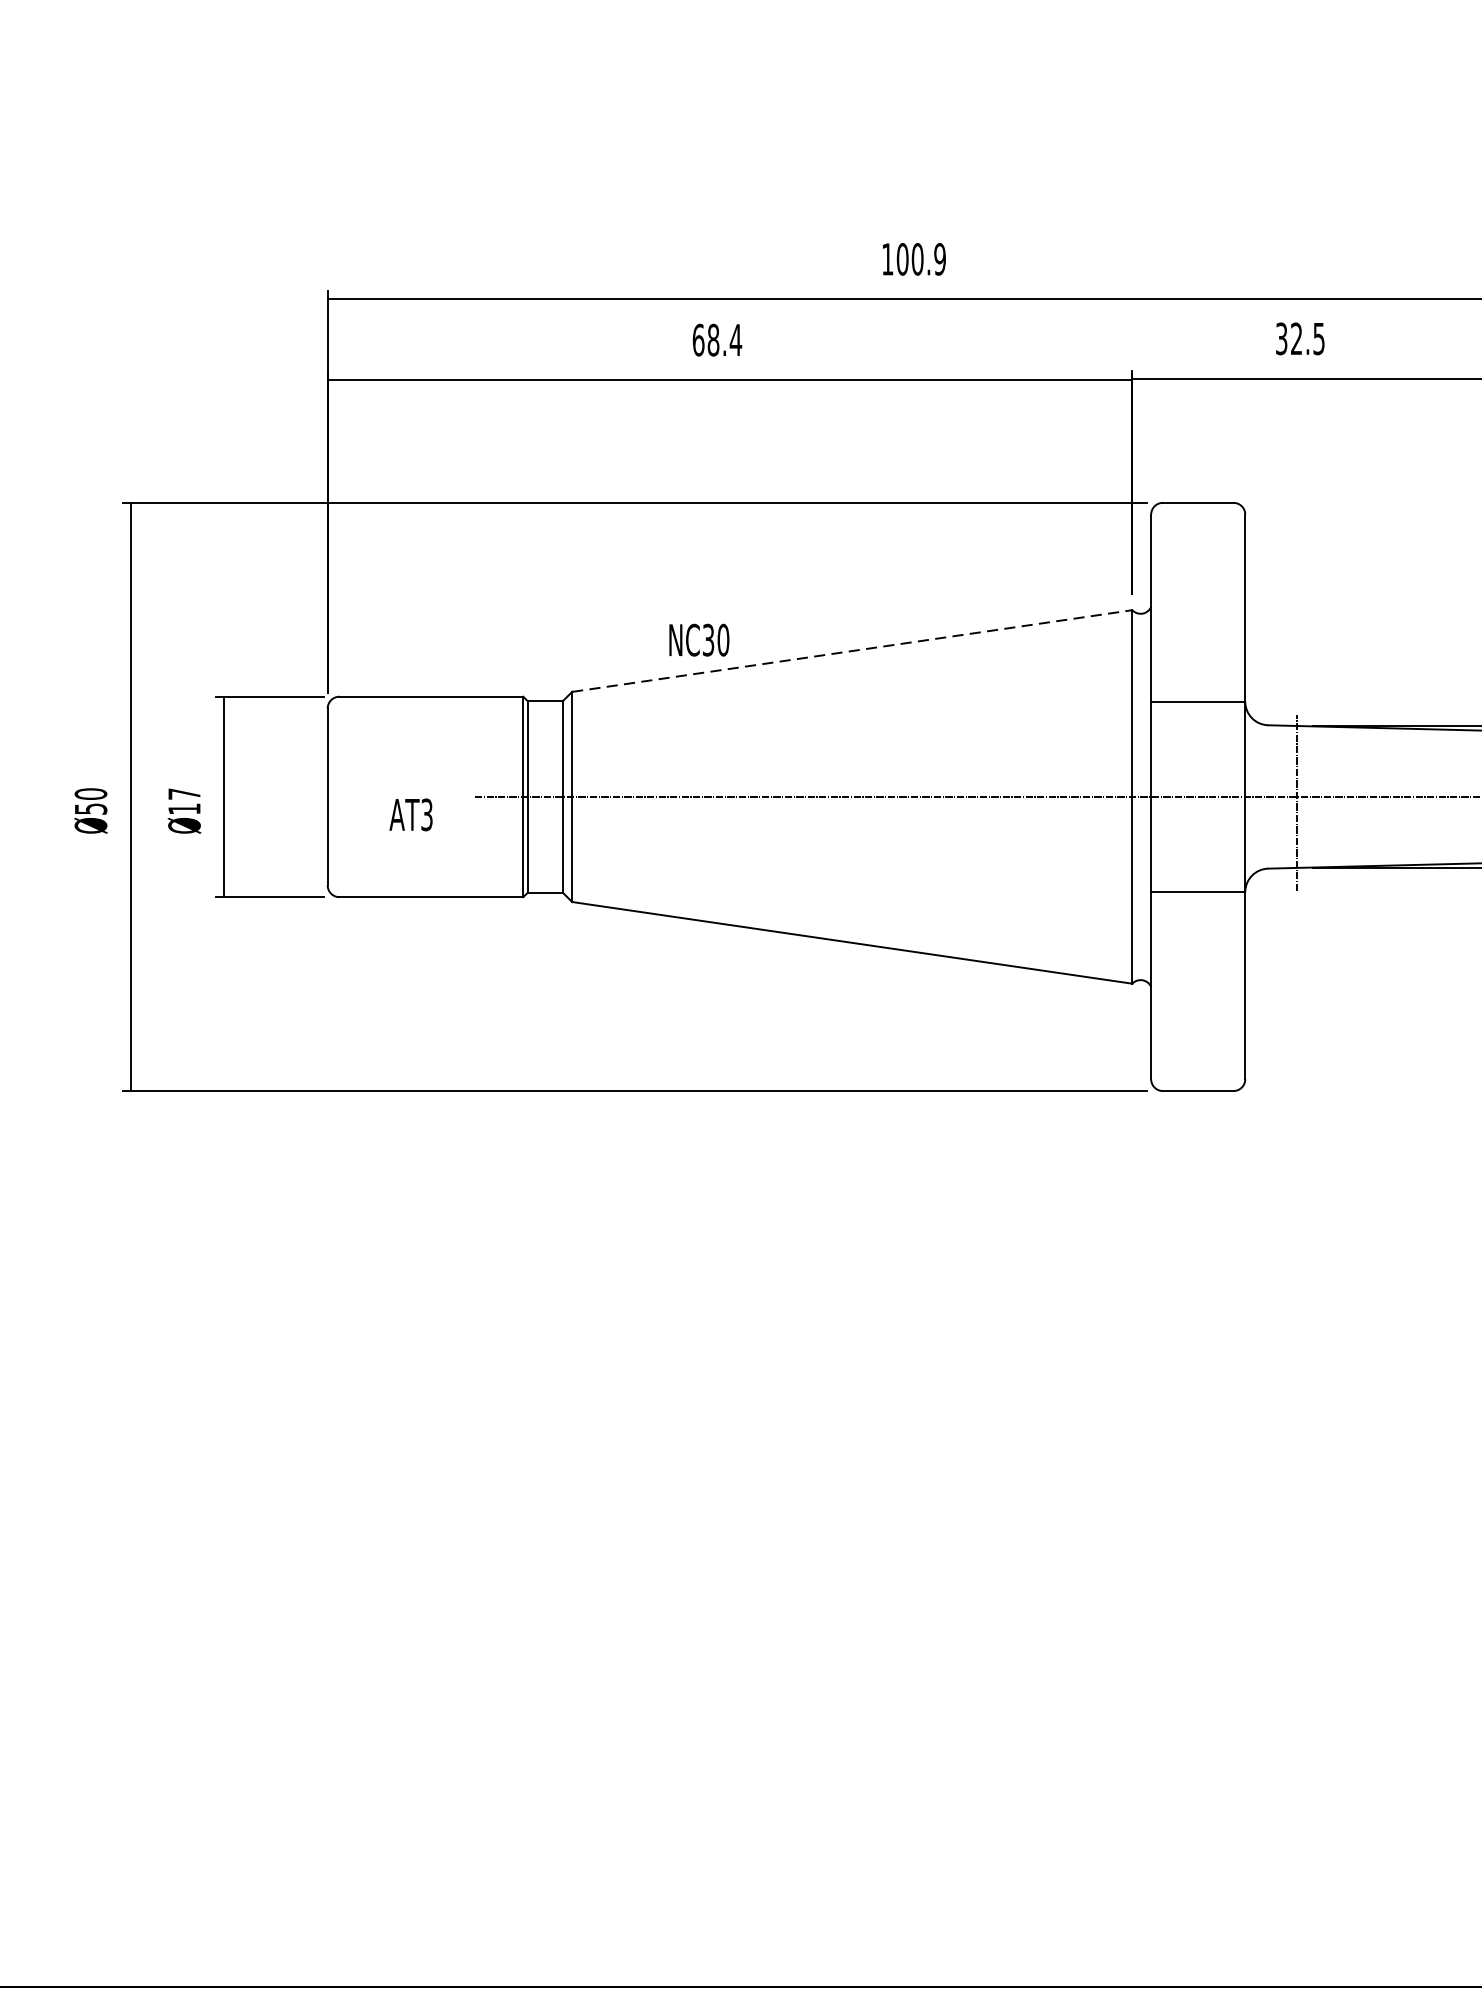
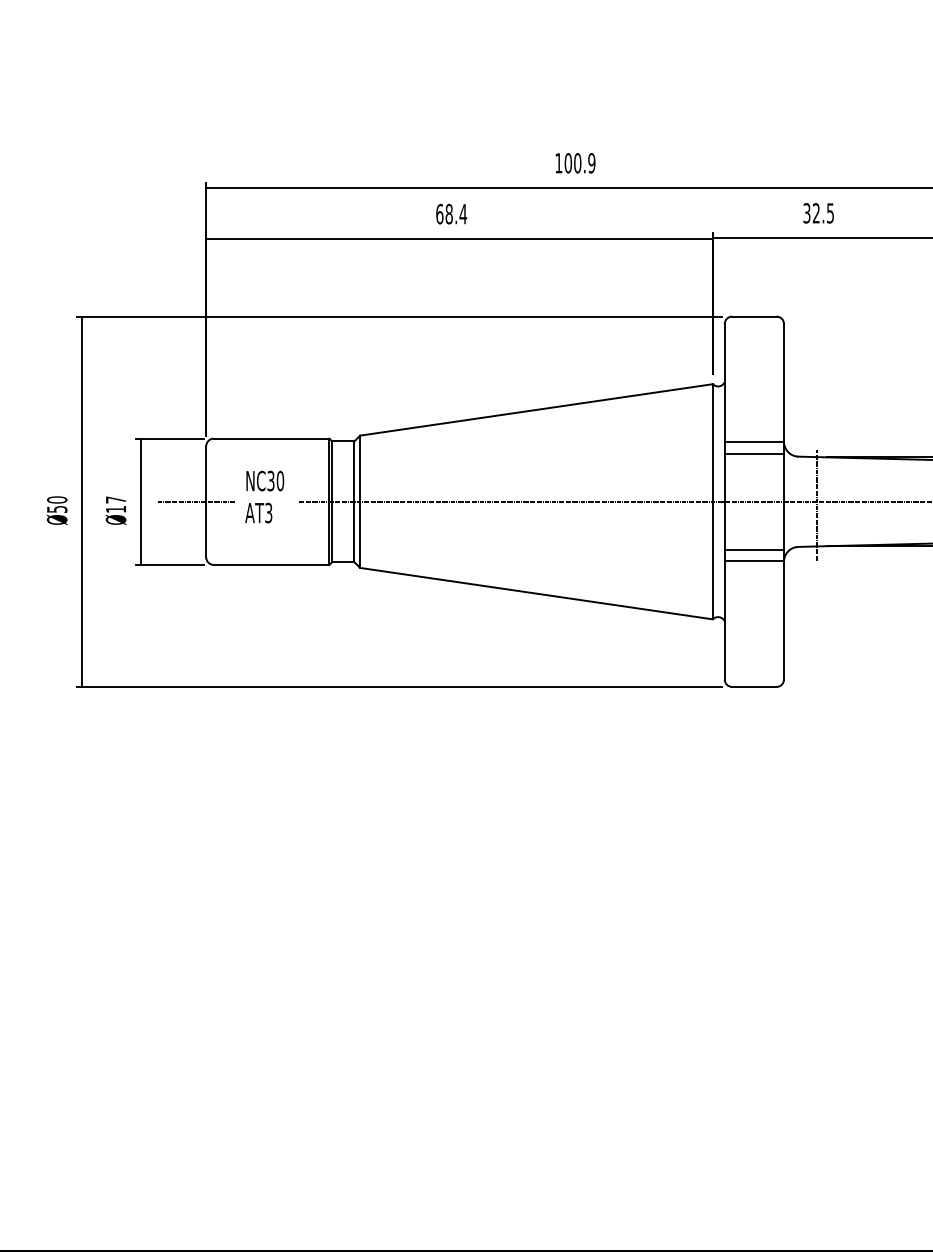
text: (699, 639) -> (265, 480), moved
line: (853, 650) -> (537, 409), dashed -> solid
line: (1198, 721) -> (754, 454), added
line: (312, 796) -> (196, 501), added
line: (1198, 872) -> (754, 549), added

